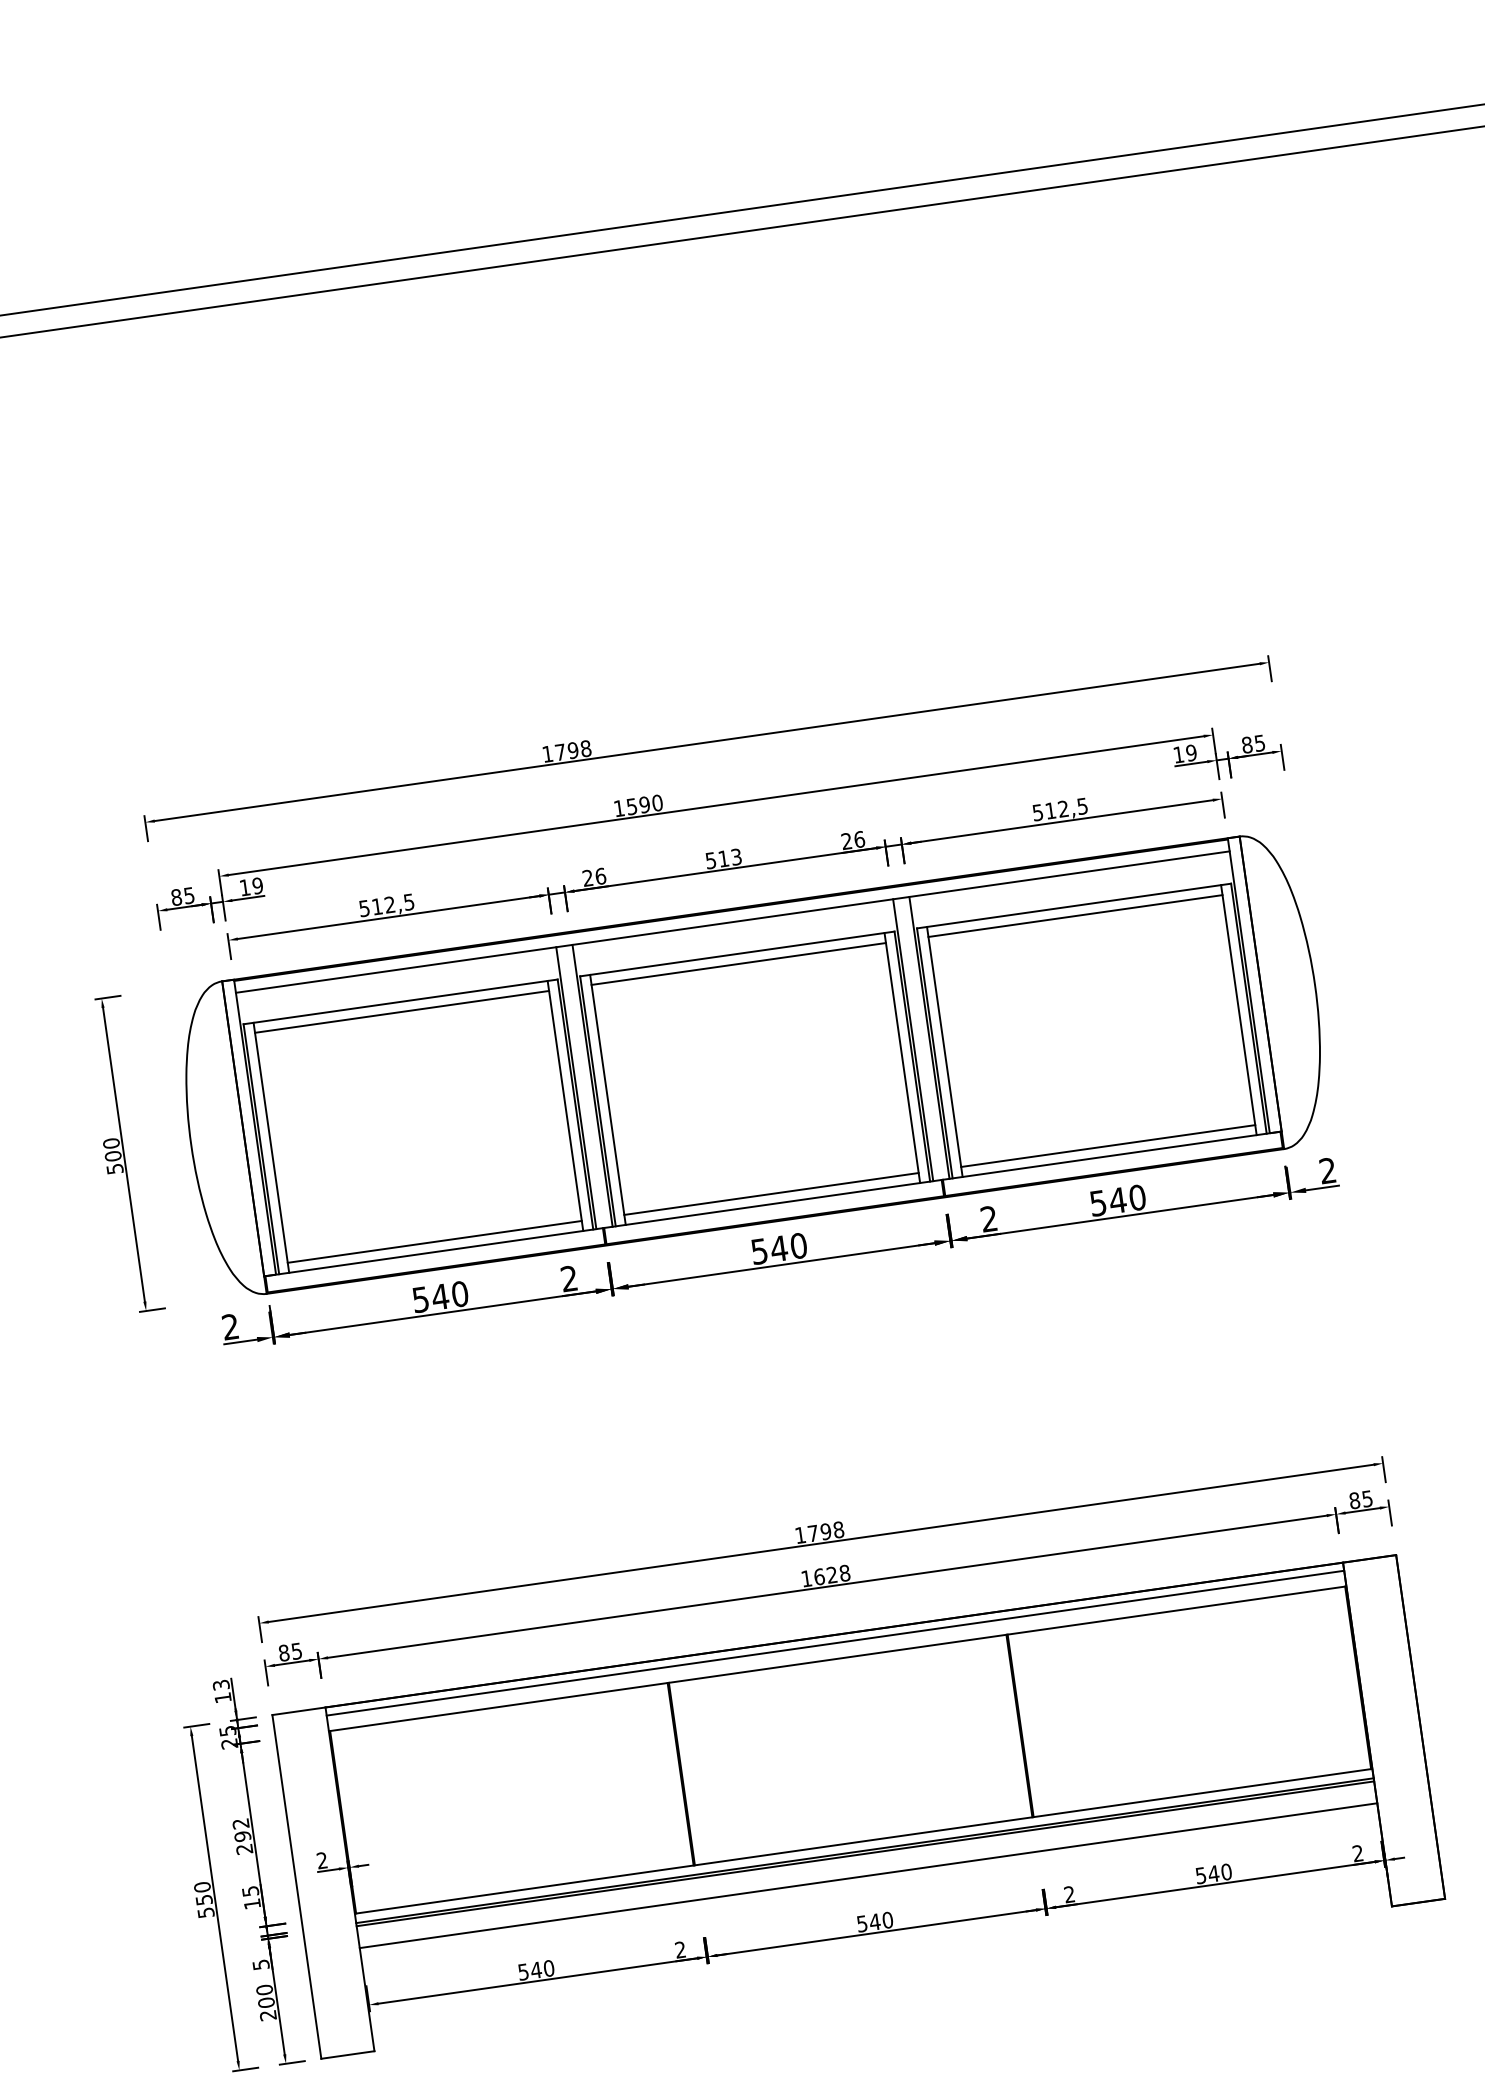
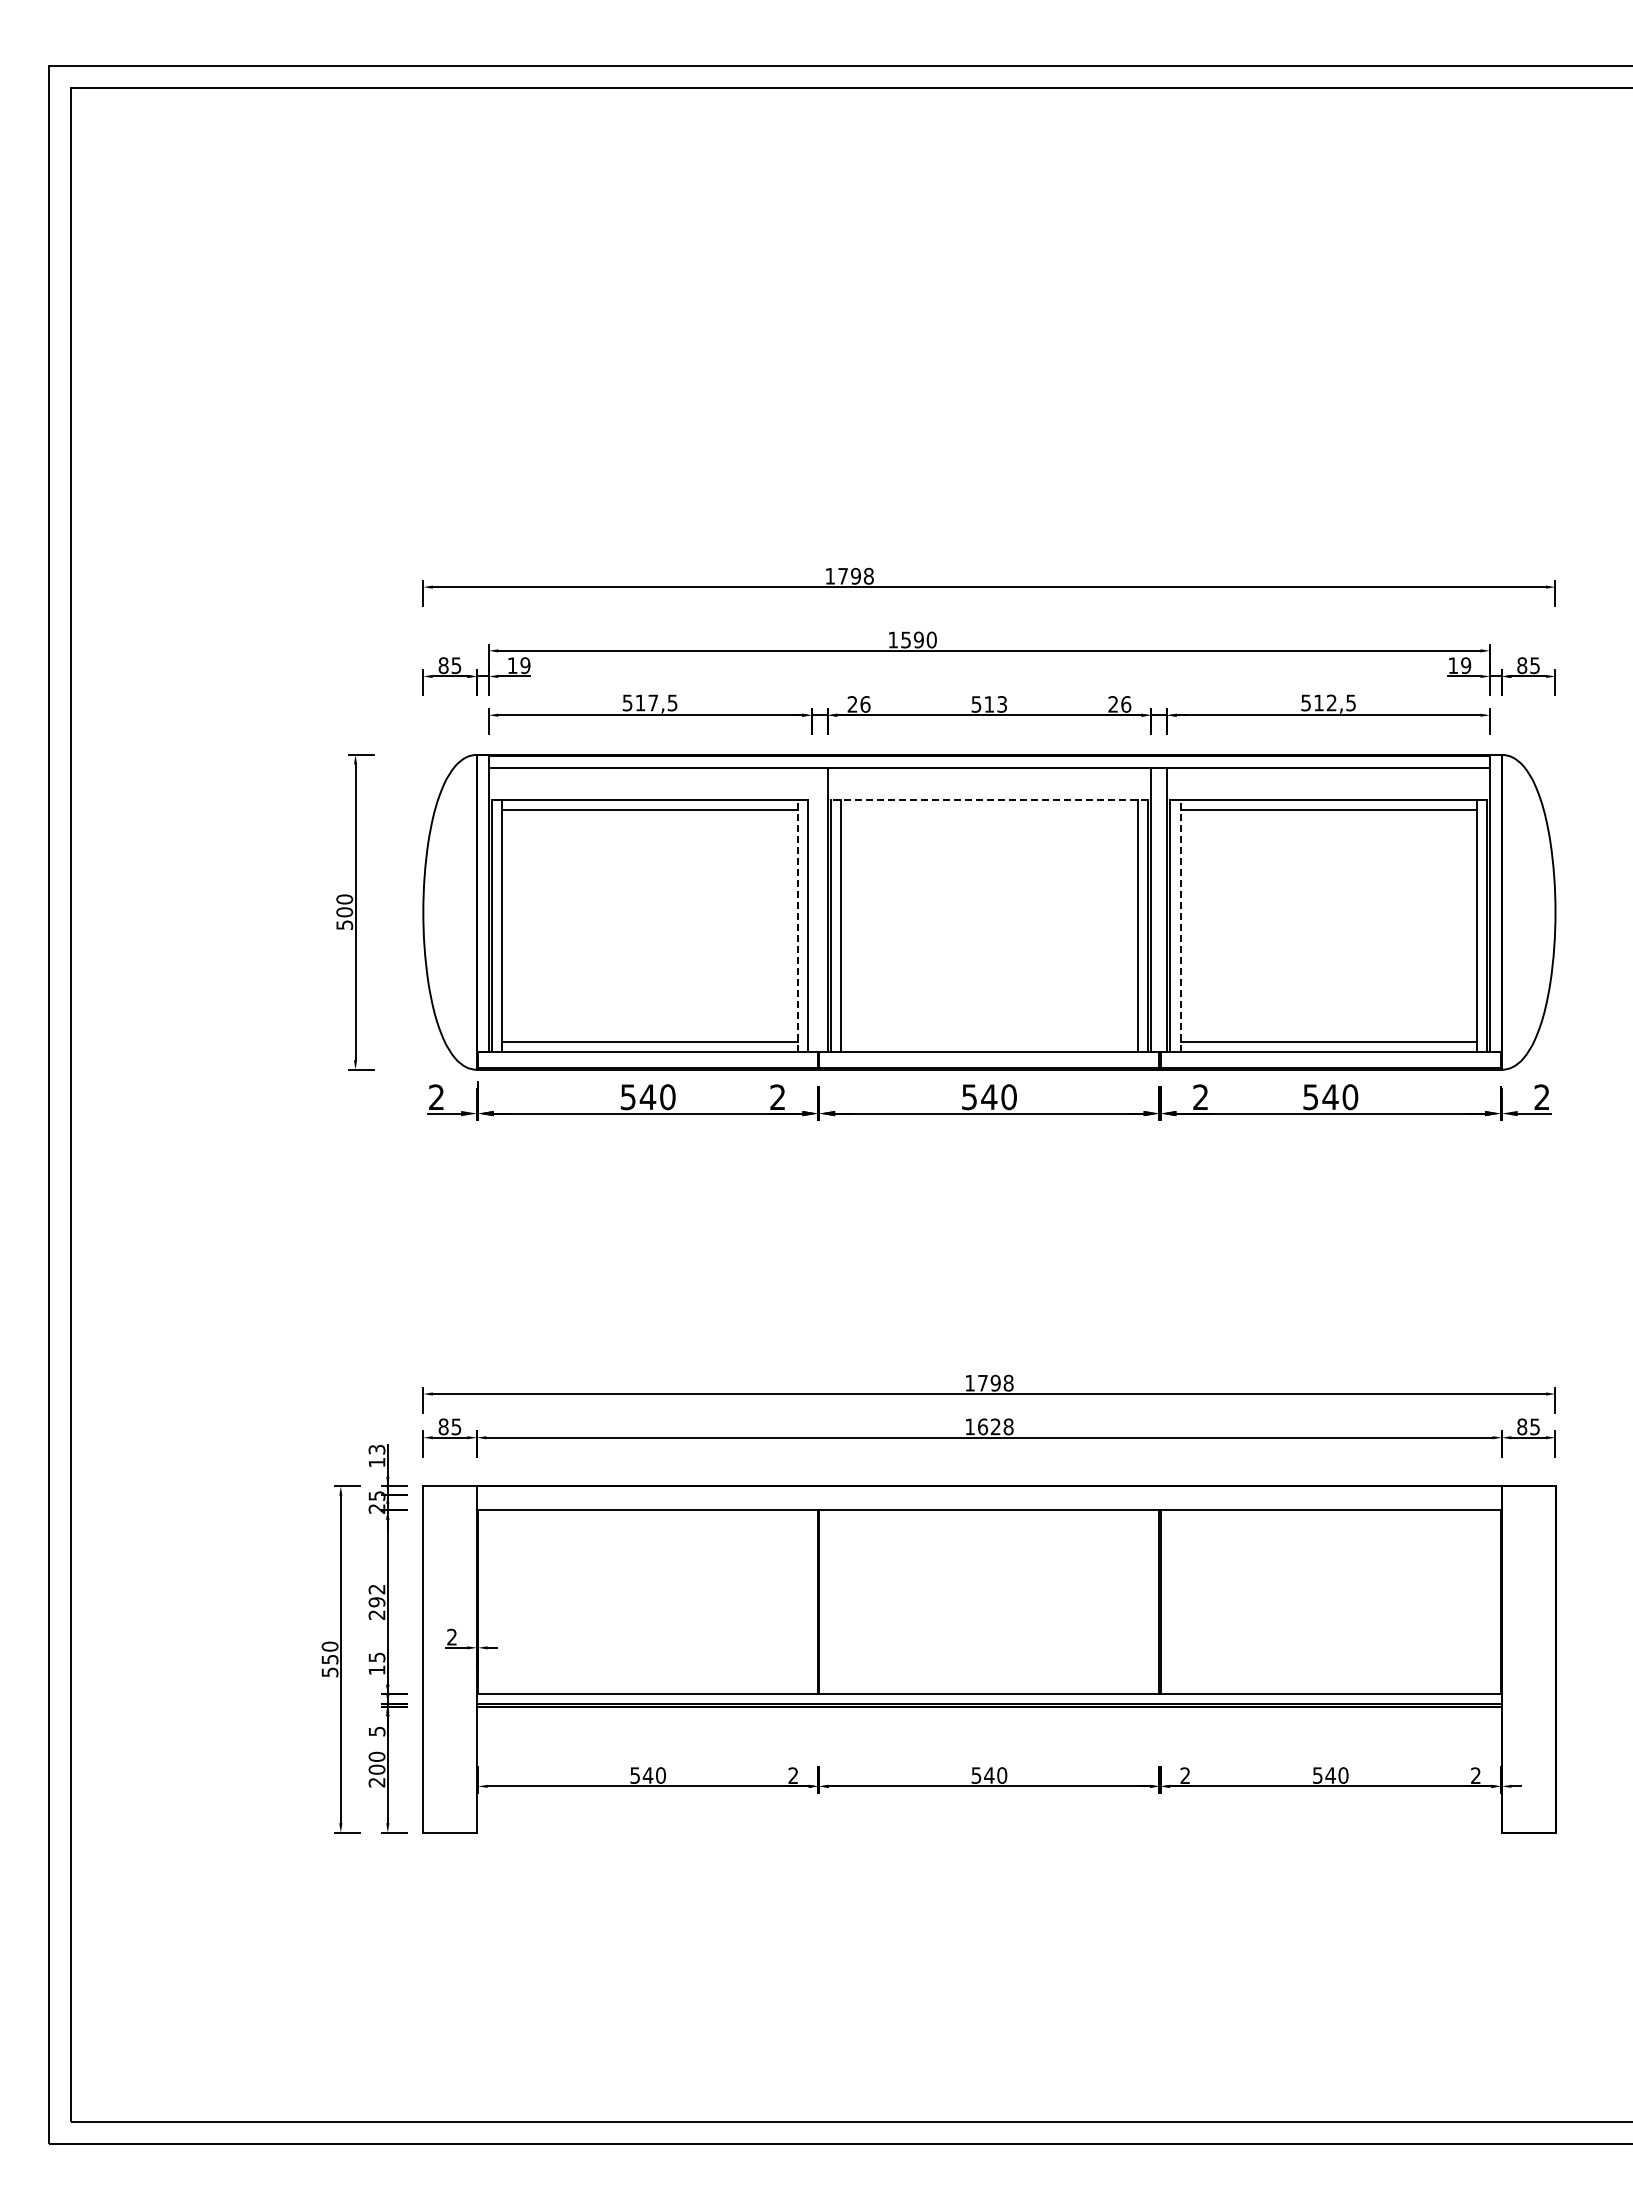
text: (390, 904) -> (653, 702), 512,5 -> 517,5
line: (736, 954) -> (988, 800), solid -> dashed
line: (738, 964) -> (989, 810), removed
line: (944, 1052) -> (1180, 926), solid -> dashed
line: (576, 1088) -> (811, 910), removed
line: (565, 1106) -> (798, 926), solid -> dashed
line: (771, 1194) -> (989, 1042), removed
line: (834, 1643) -> (988, 1494), removed
line: (867, 1875) -> (988, 1728), removed

